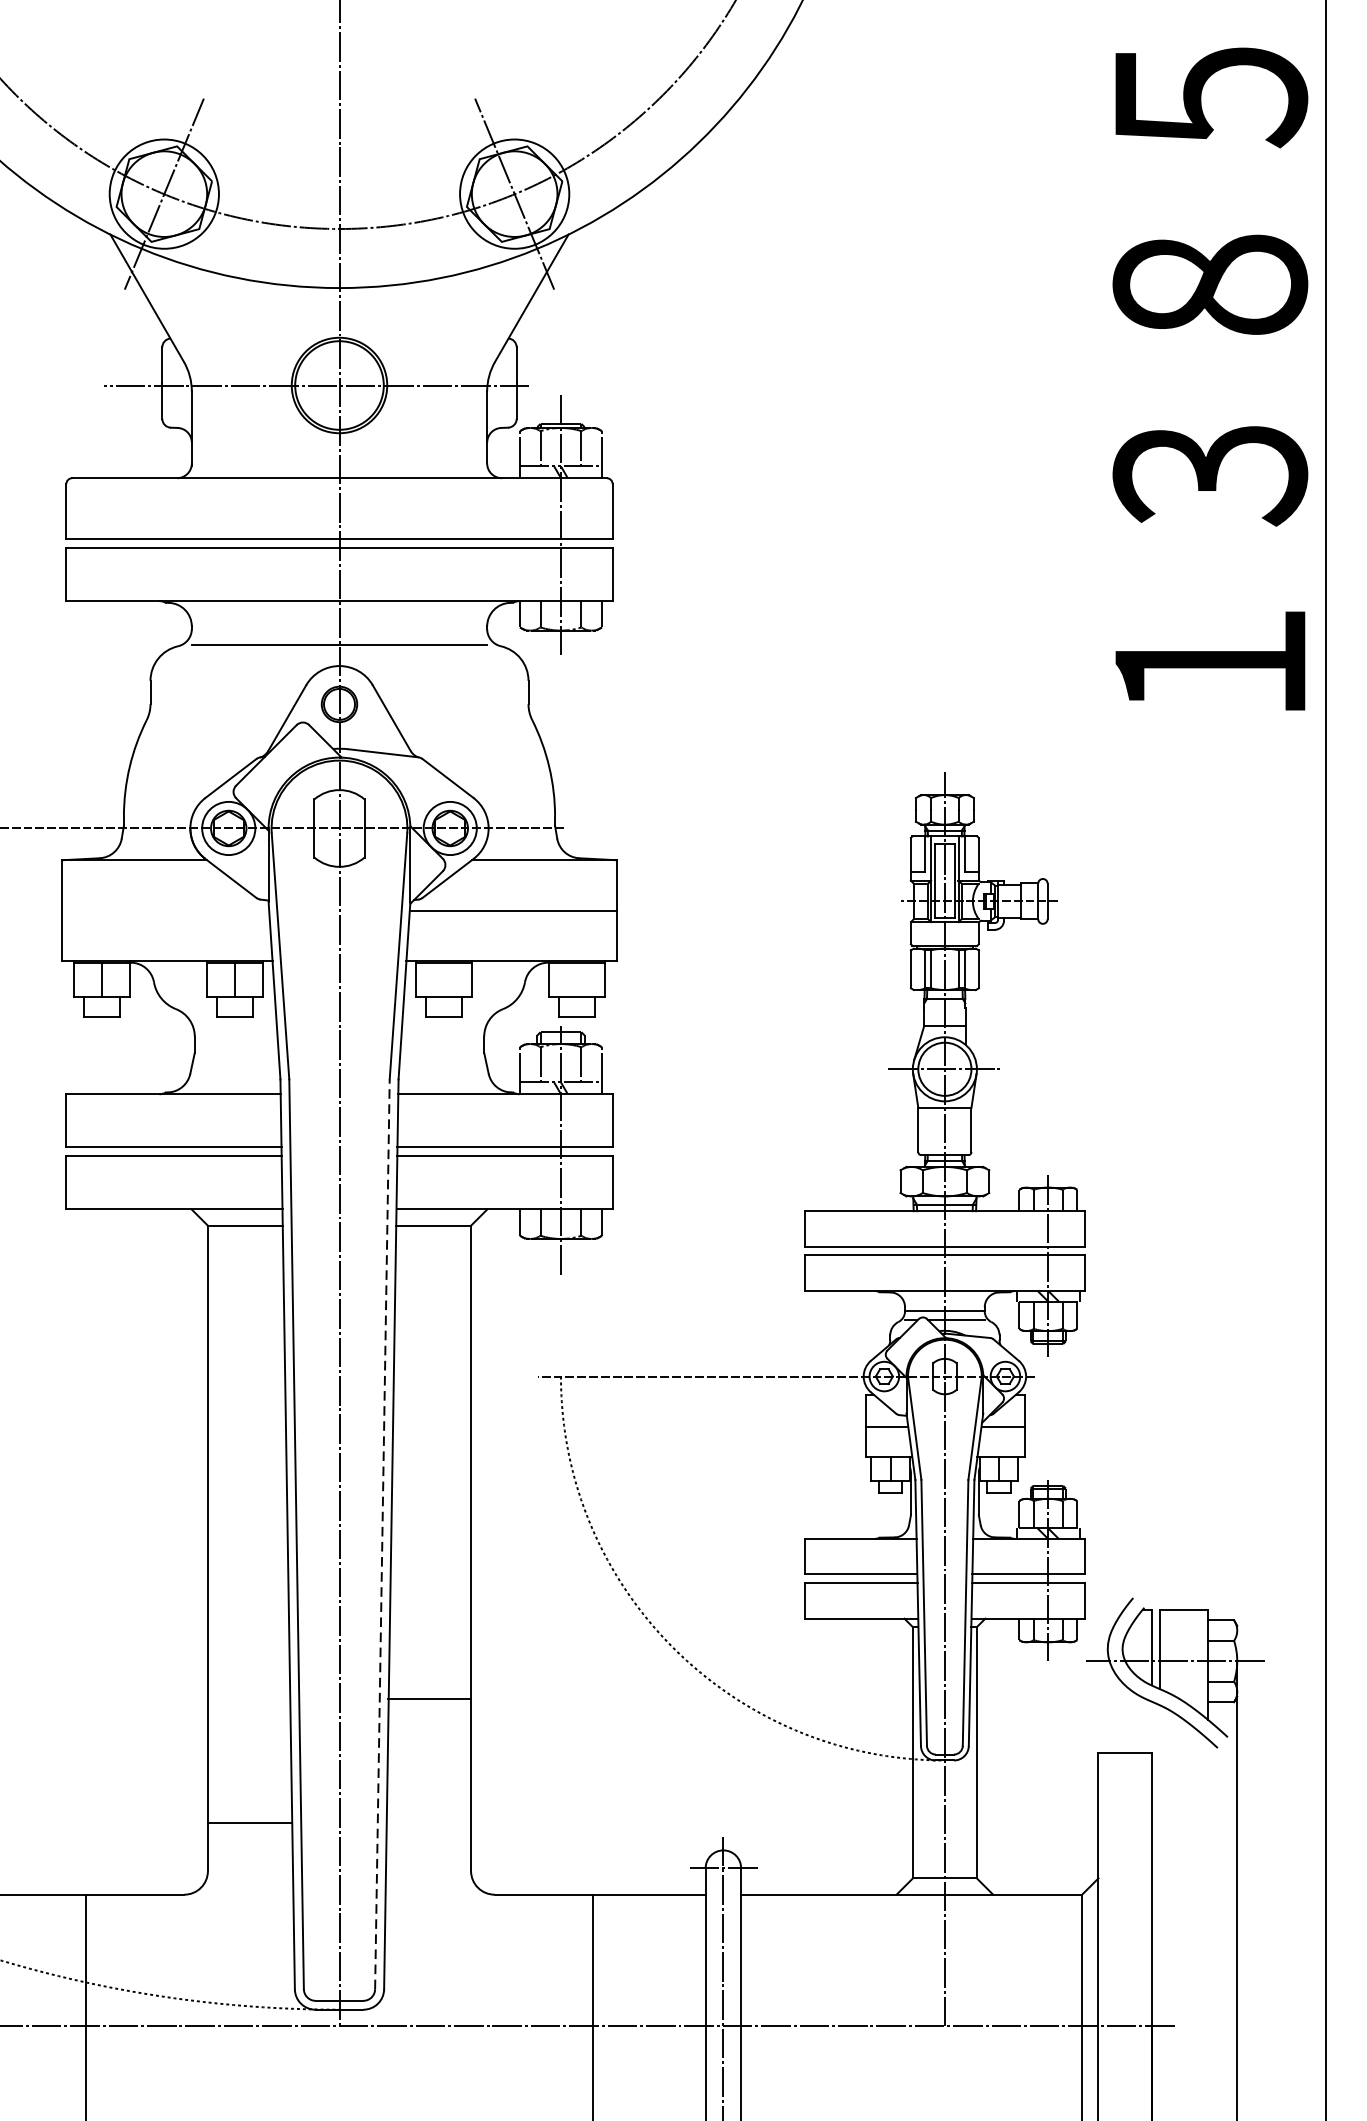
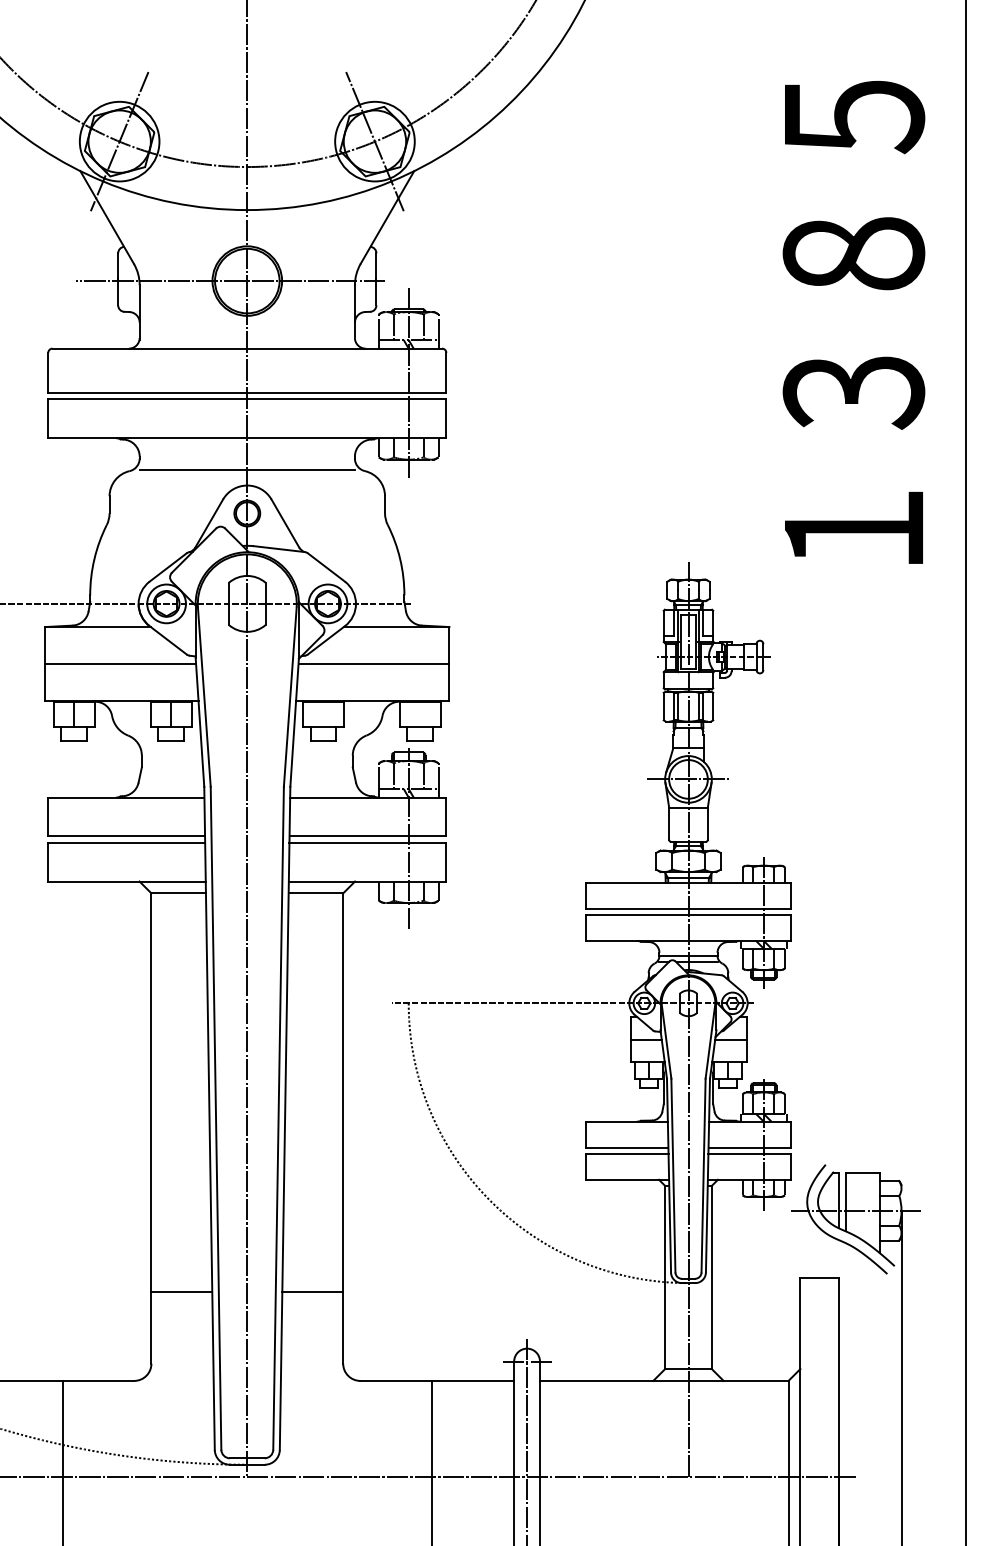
text: (1209, 379) -> (853, 322), moved
line: (165, 911) -> (120, 664), added
line: (382, 1534) -> (278, 1118), dashed -> solid
line: (428, 1699) -> (312, 1292), moved
line: (249, 1822) -> (181, 1292), moved

